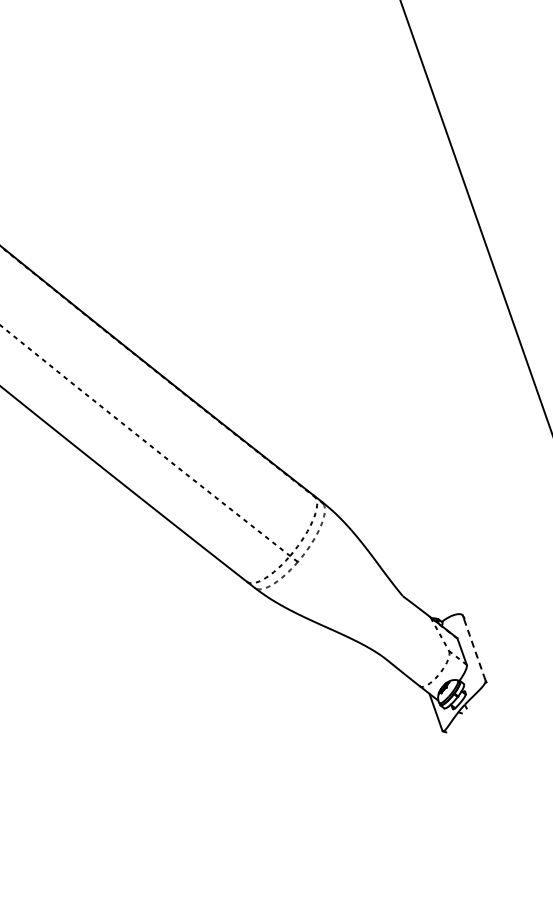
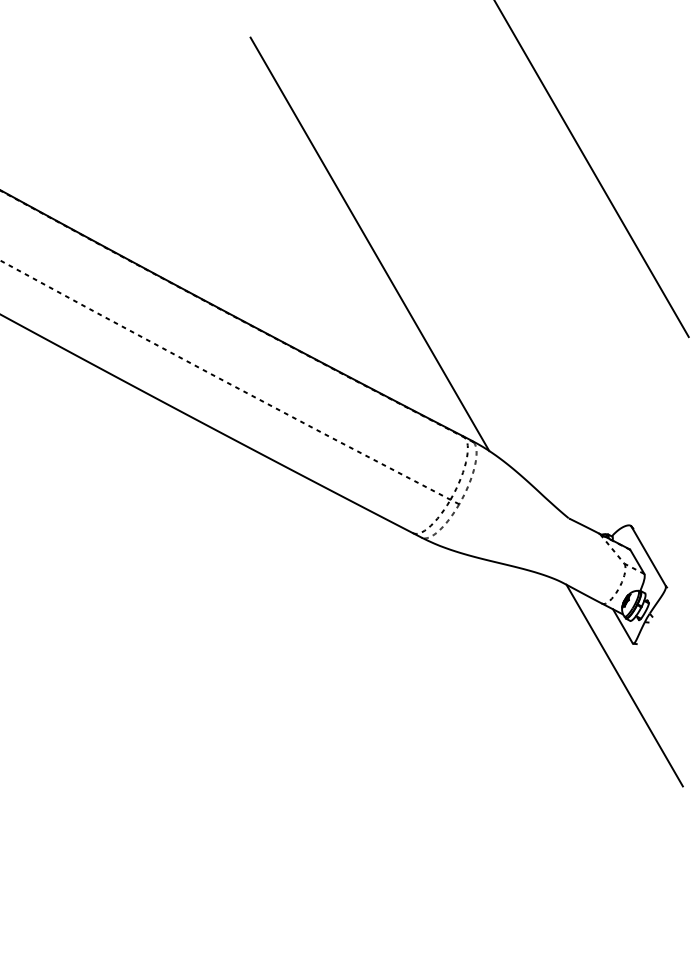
line: (257, 290) -> (369, 244), added
line: (474, 647) -> (648, 555), dashed -> solid
line: (426, 770) -> (624, 685), added

